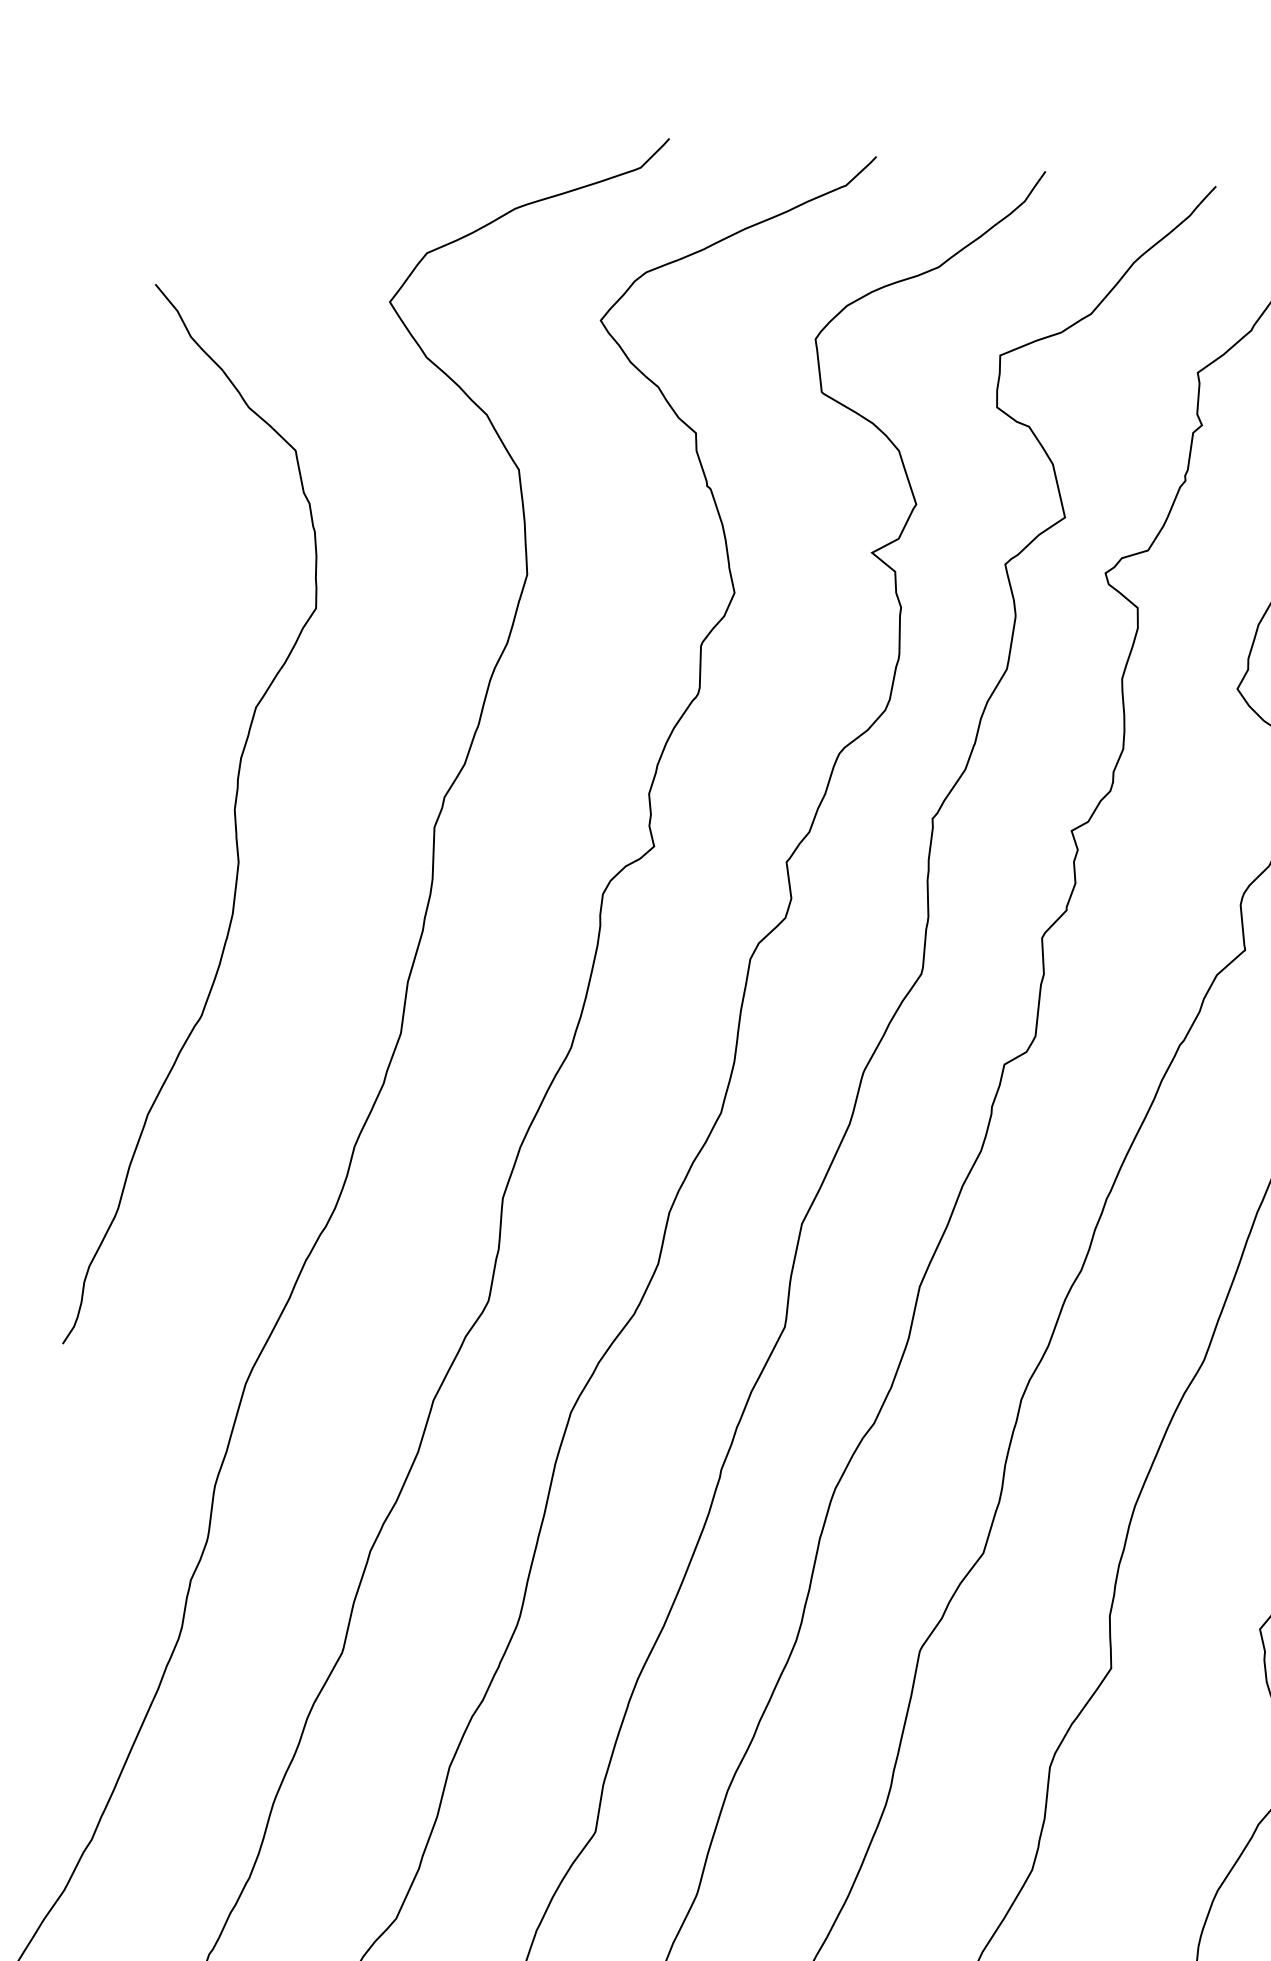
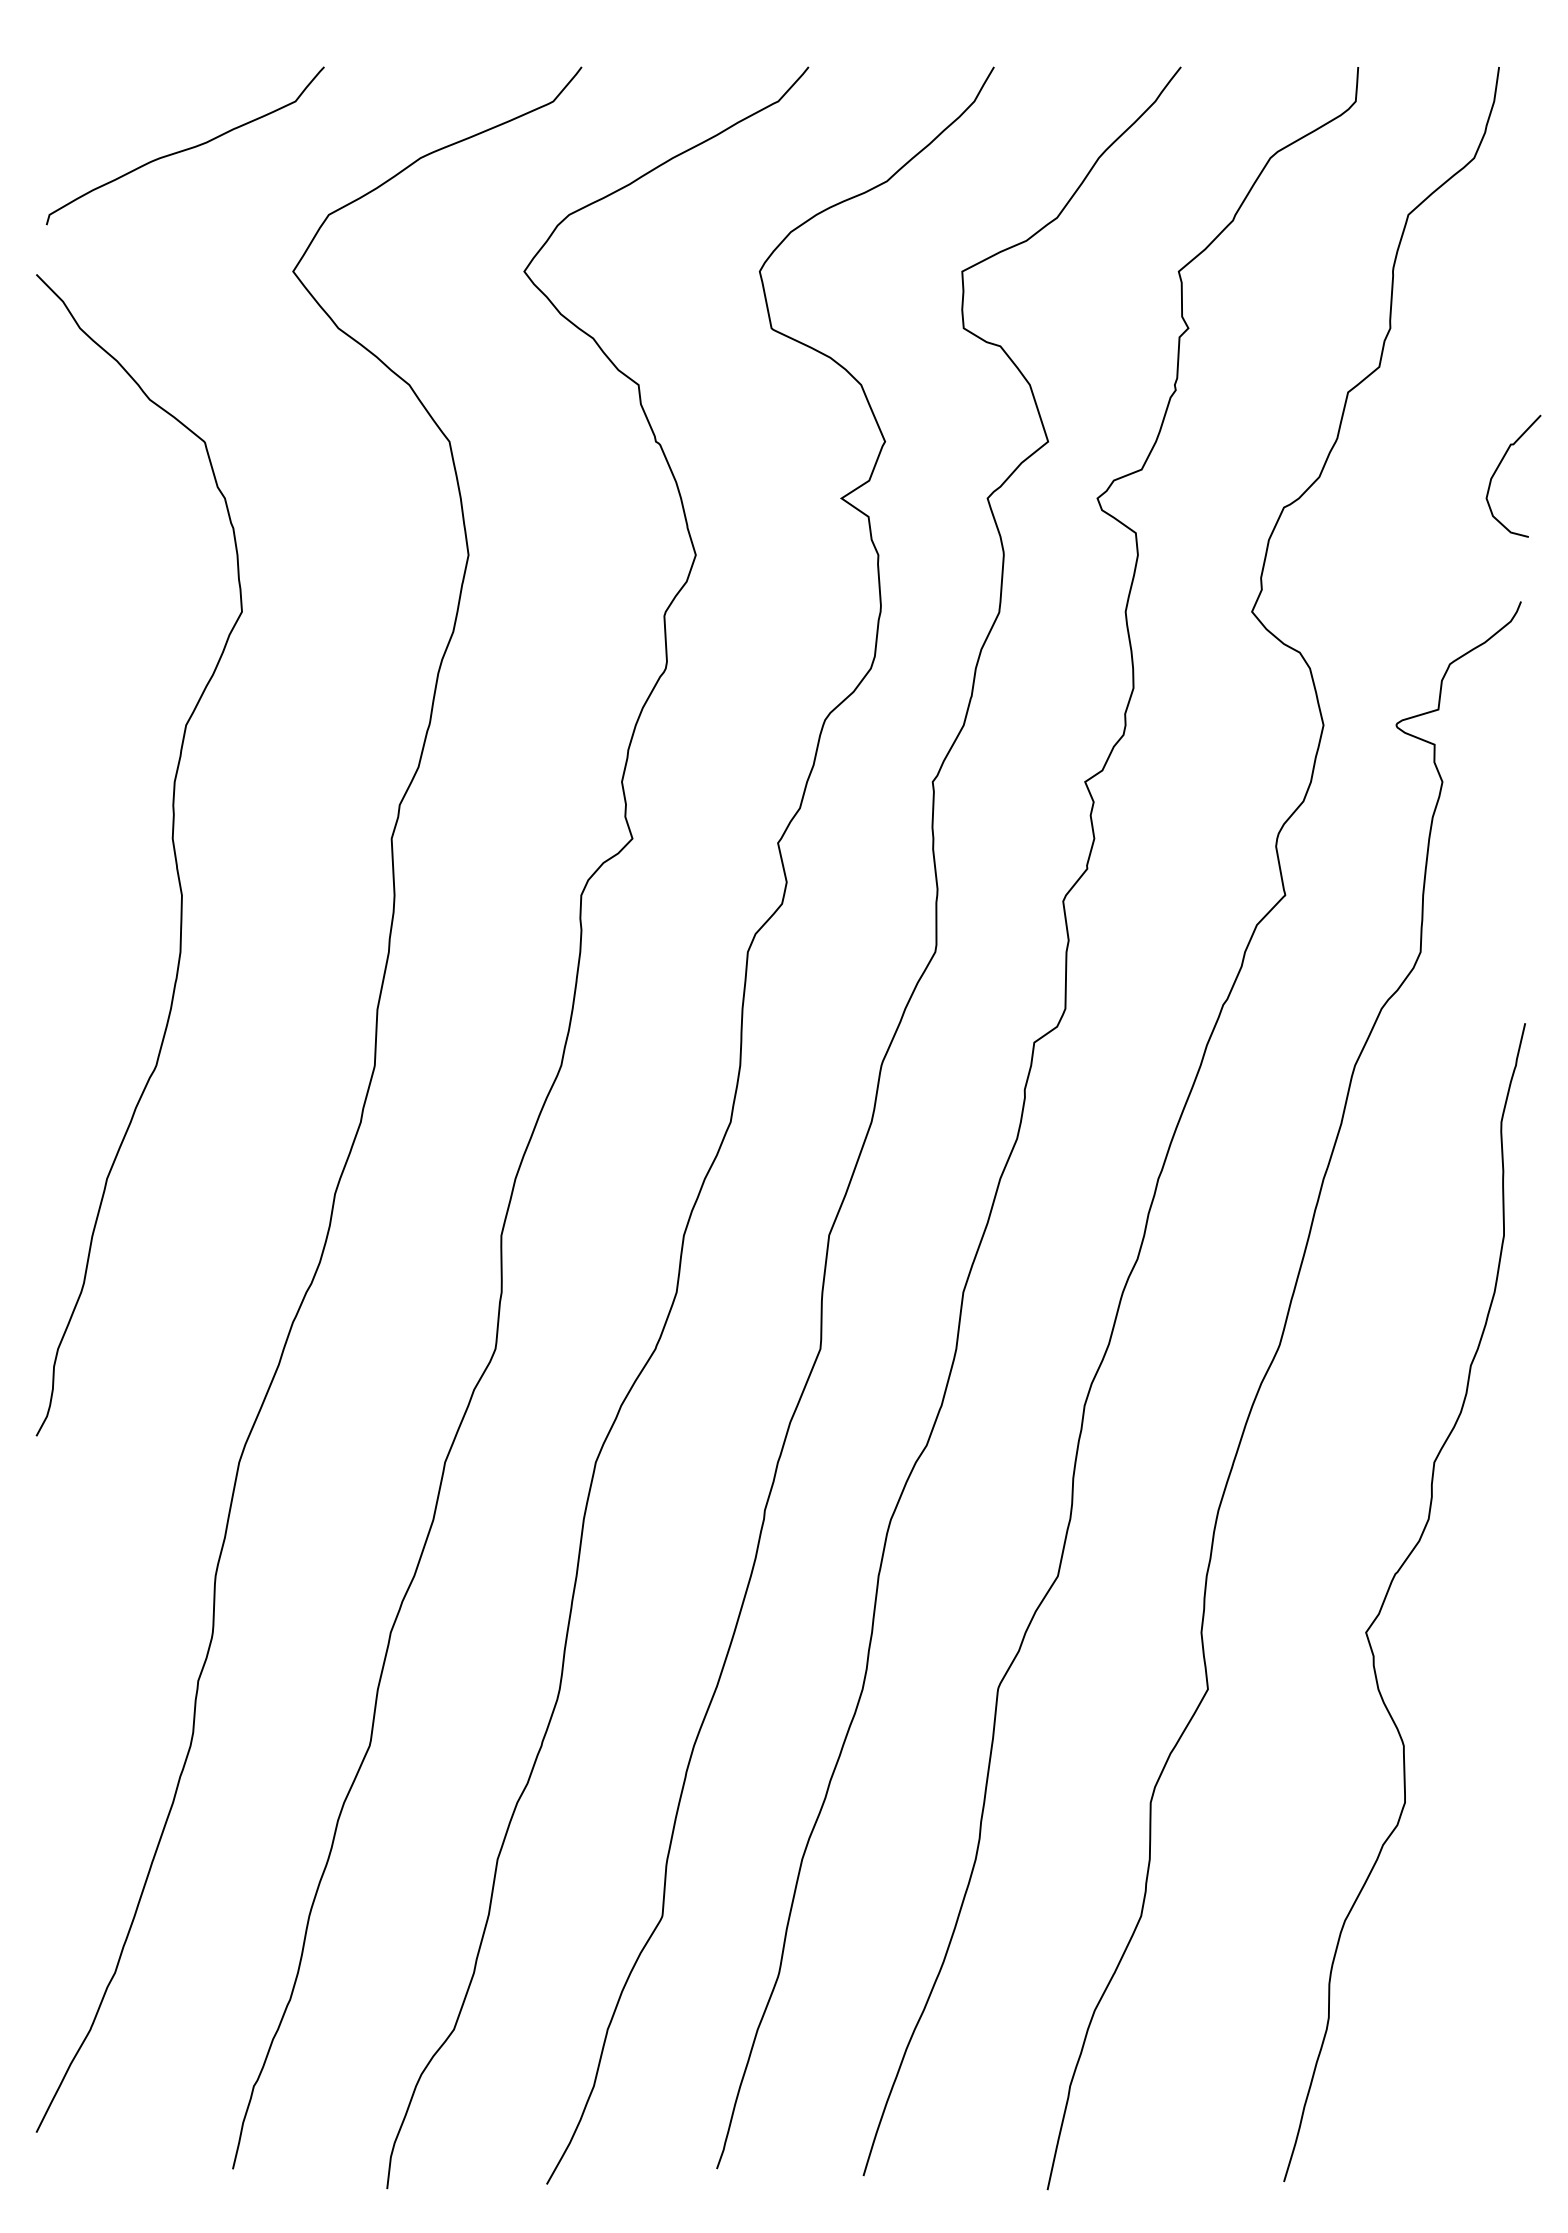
curve: (302, 181) -> (186, 148), added

